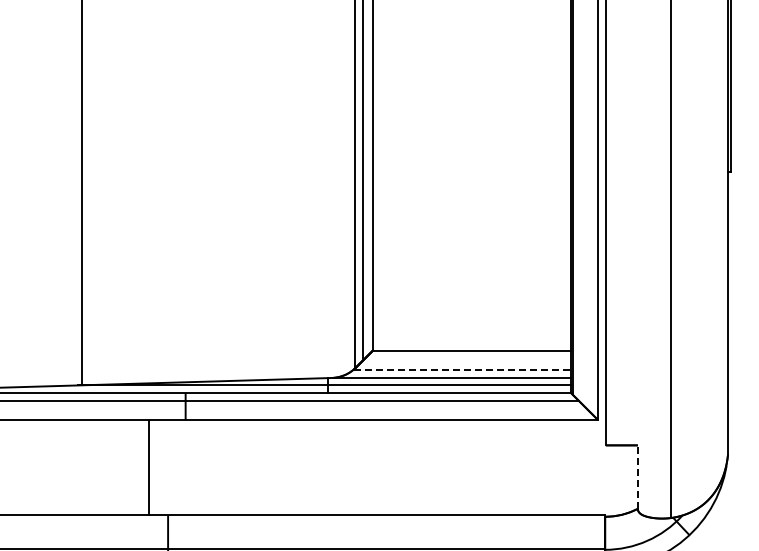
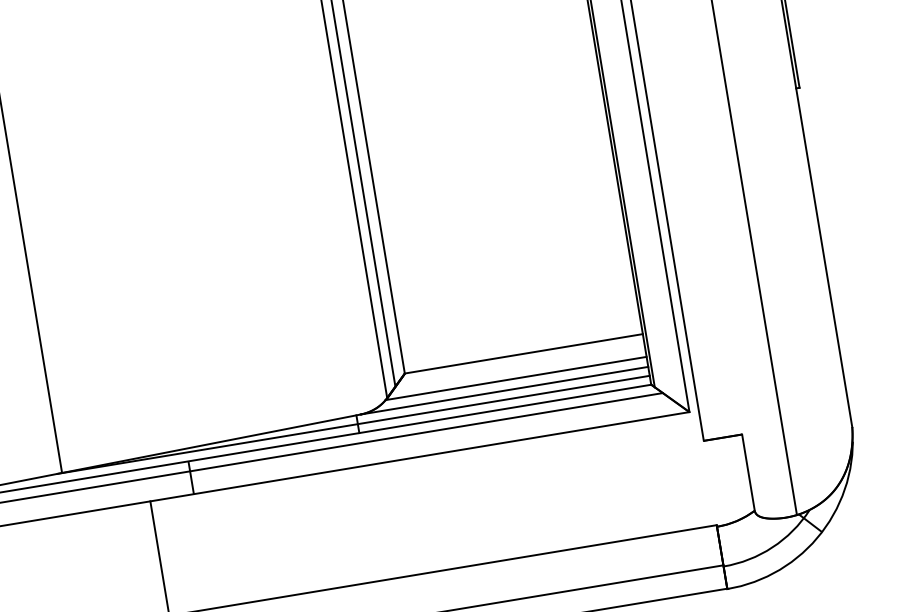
line: (462, 369) -> (516, 378), dashed -> solid
line: (637, 477) -> (748, 473), dashed -> solid

